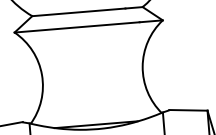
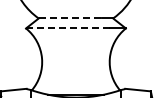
line: (79, 12) -> (70, 18), solid -> dashed
line: (77, 27) -> (68, 28), solid -> dashed

